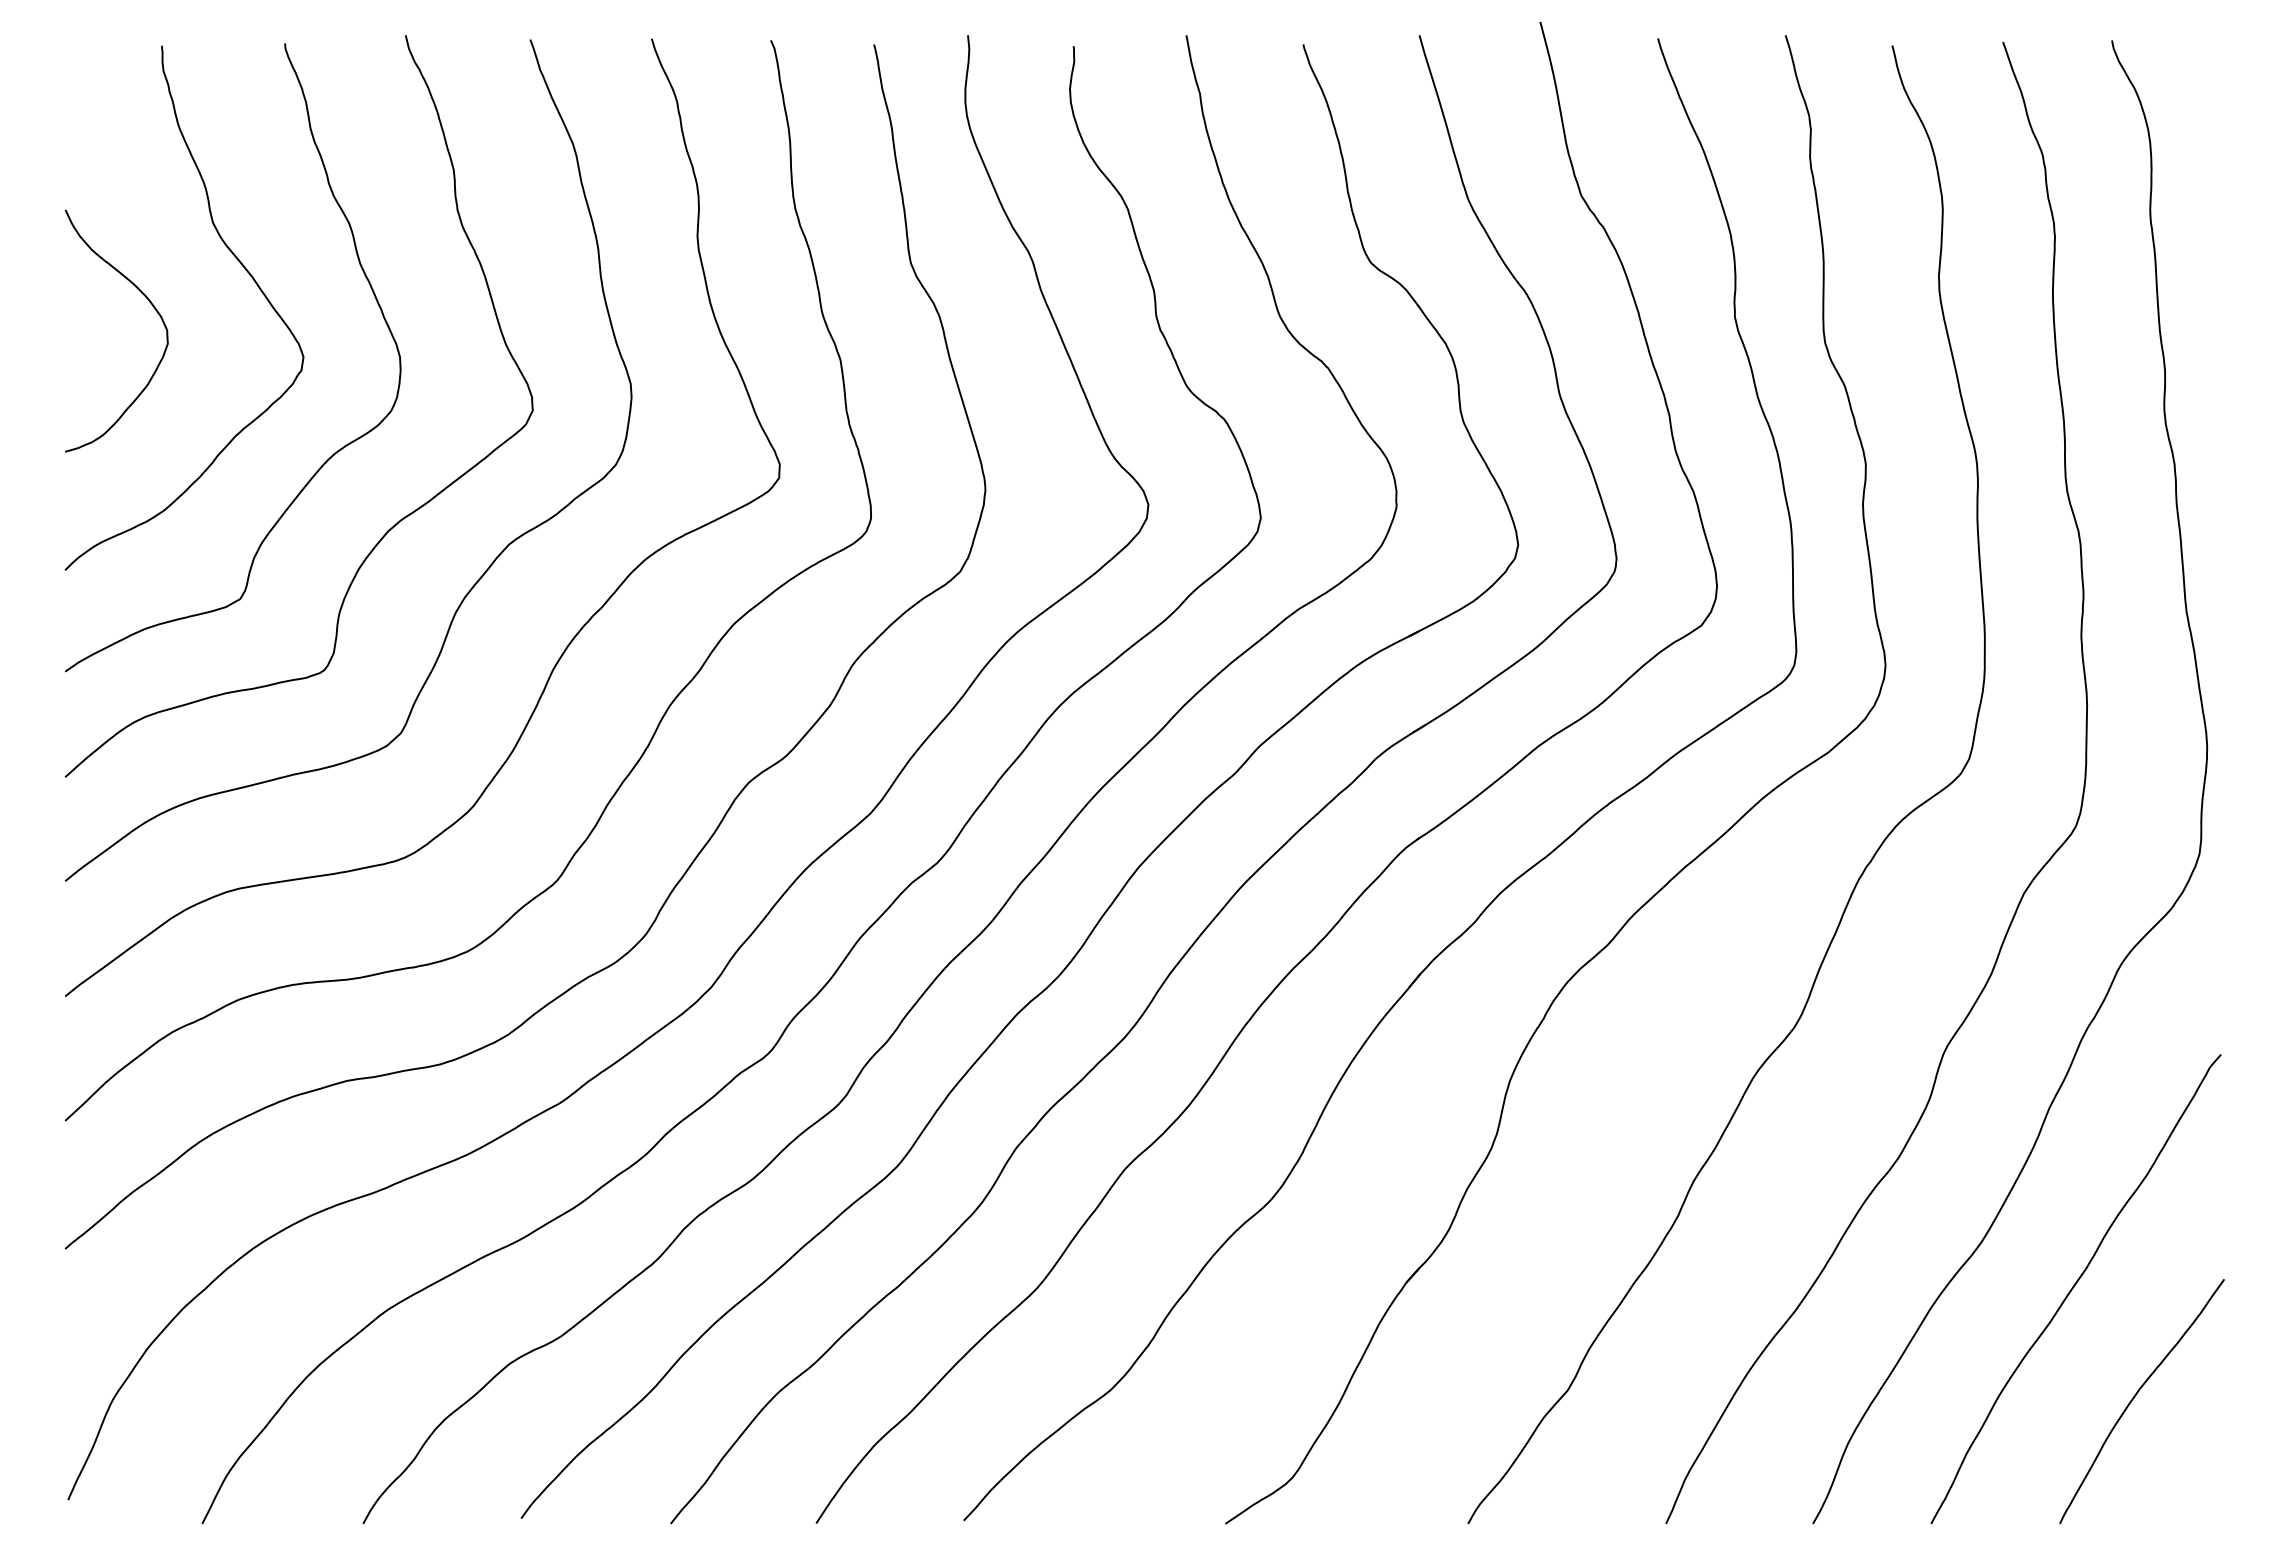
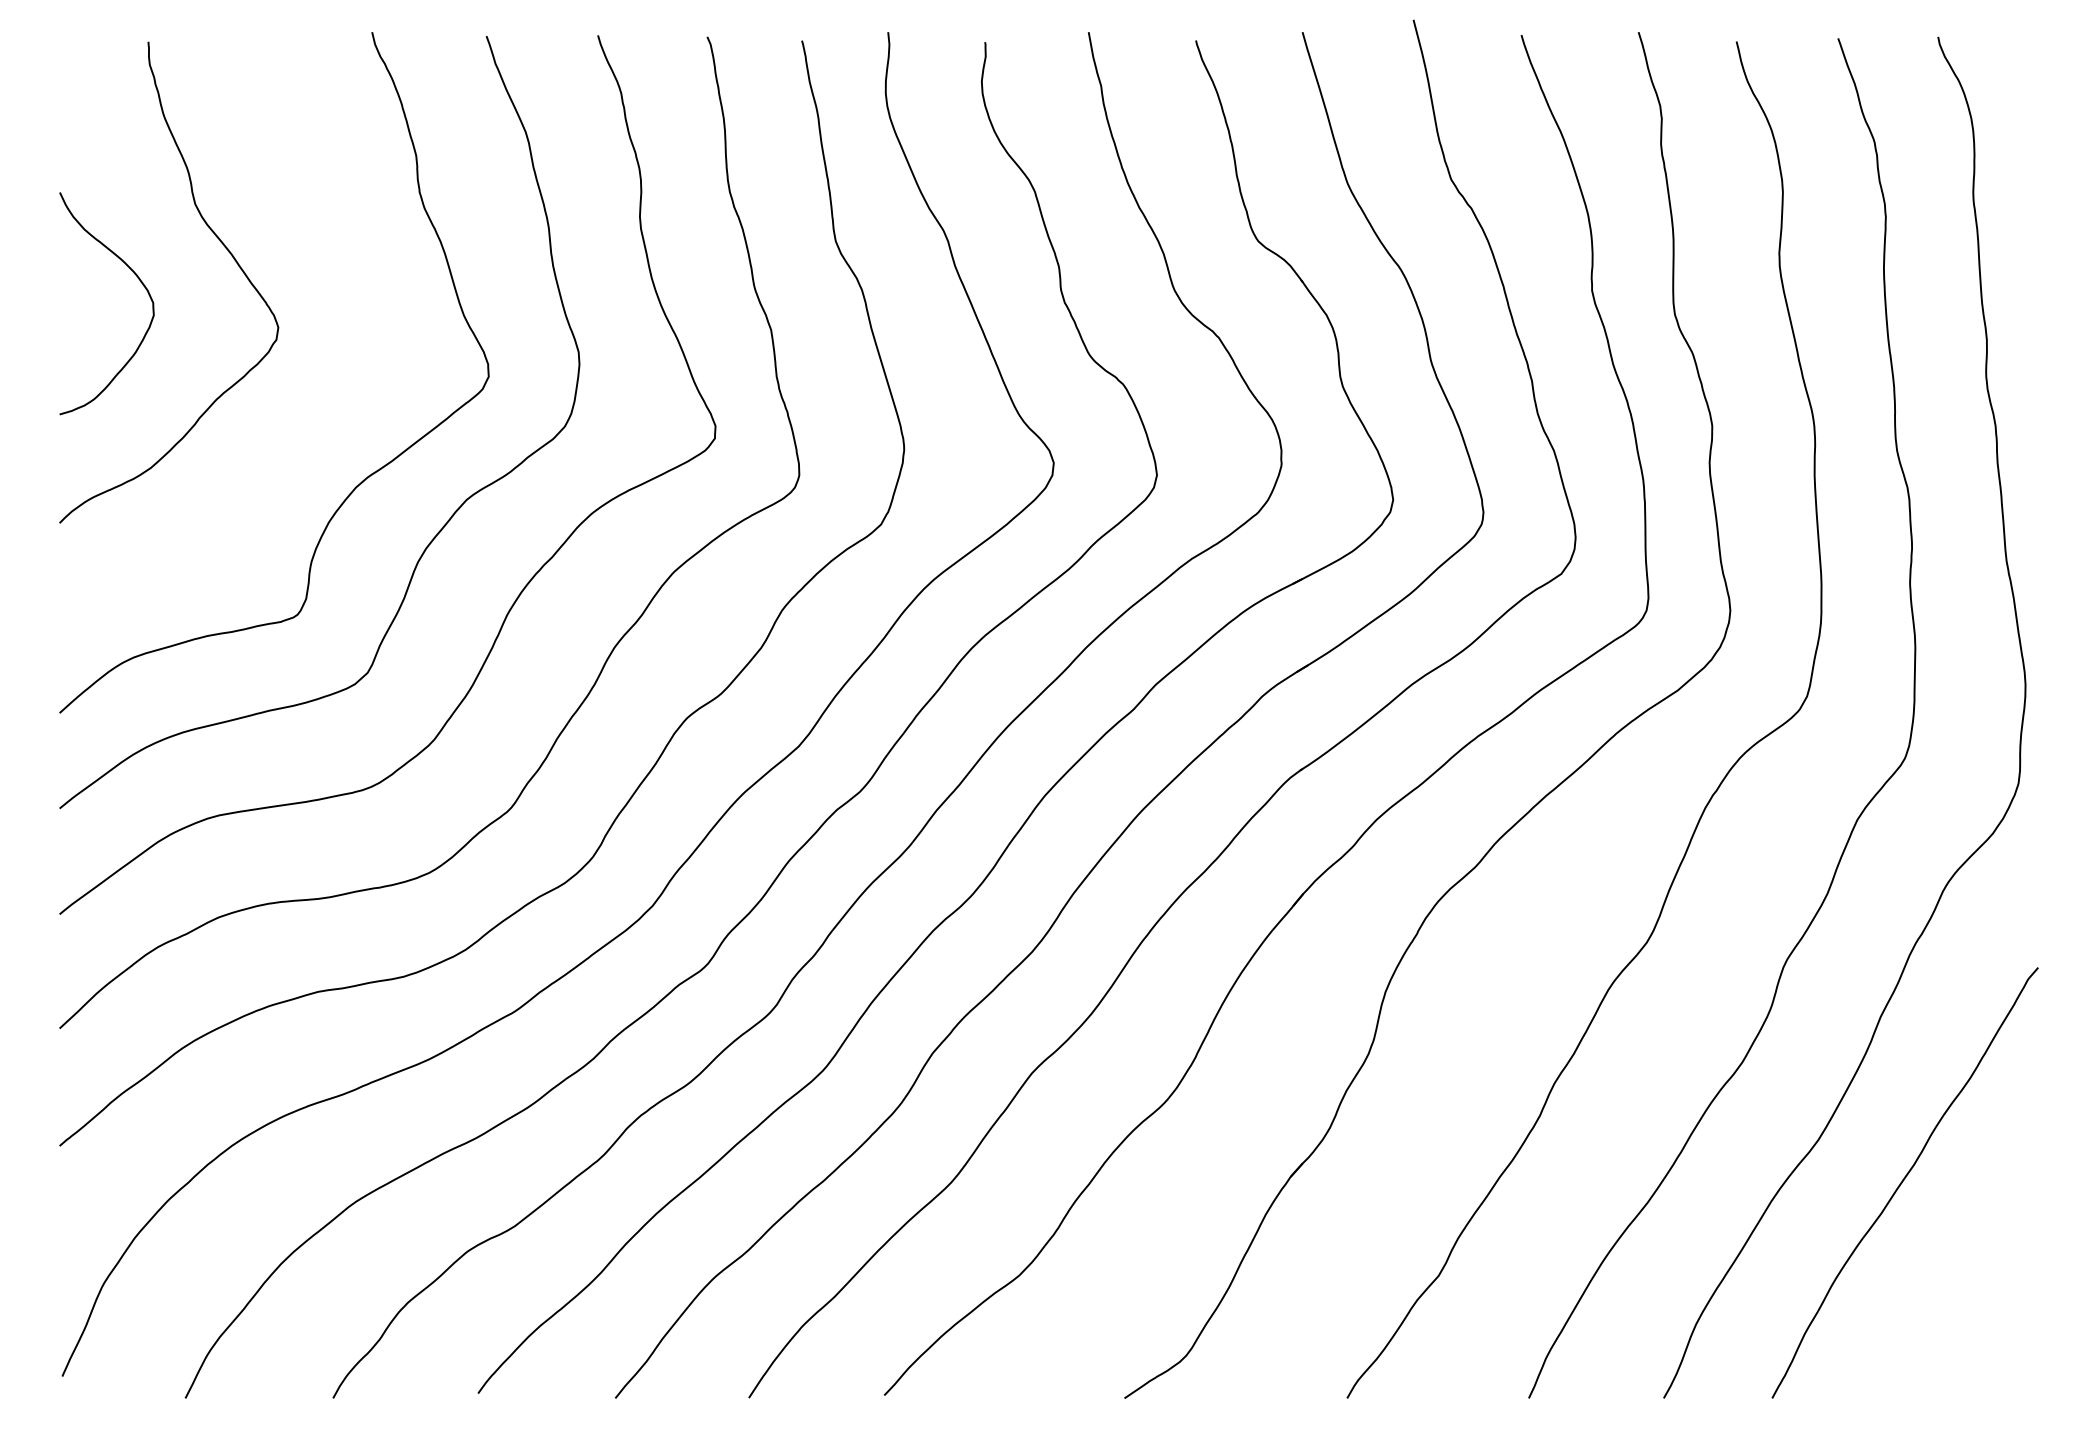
curve: (331, 455) -> (304, 417), removed
curve: (2135, 1397) -> (1959, 1282), removed

